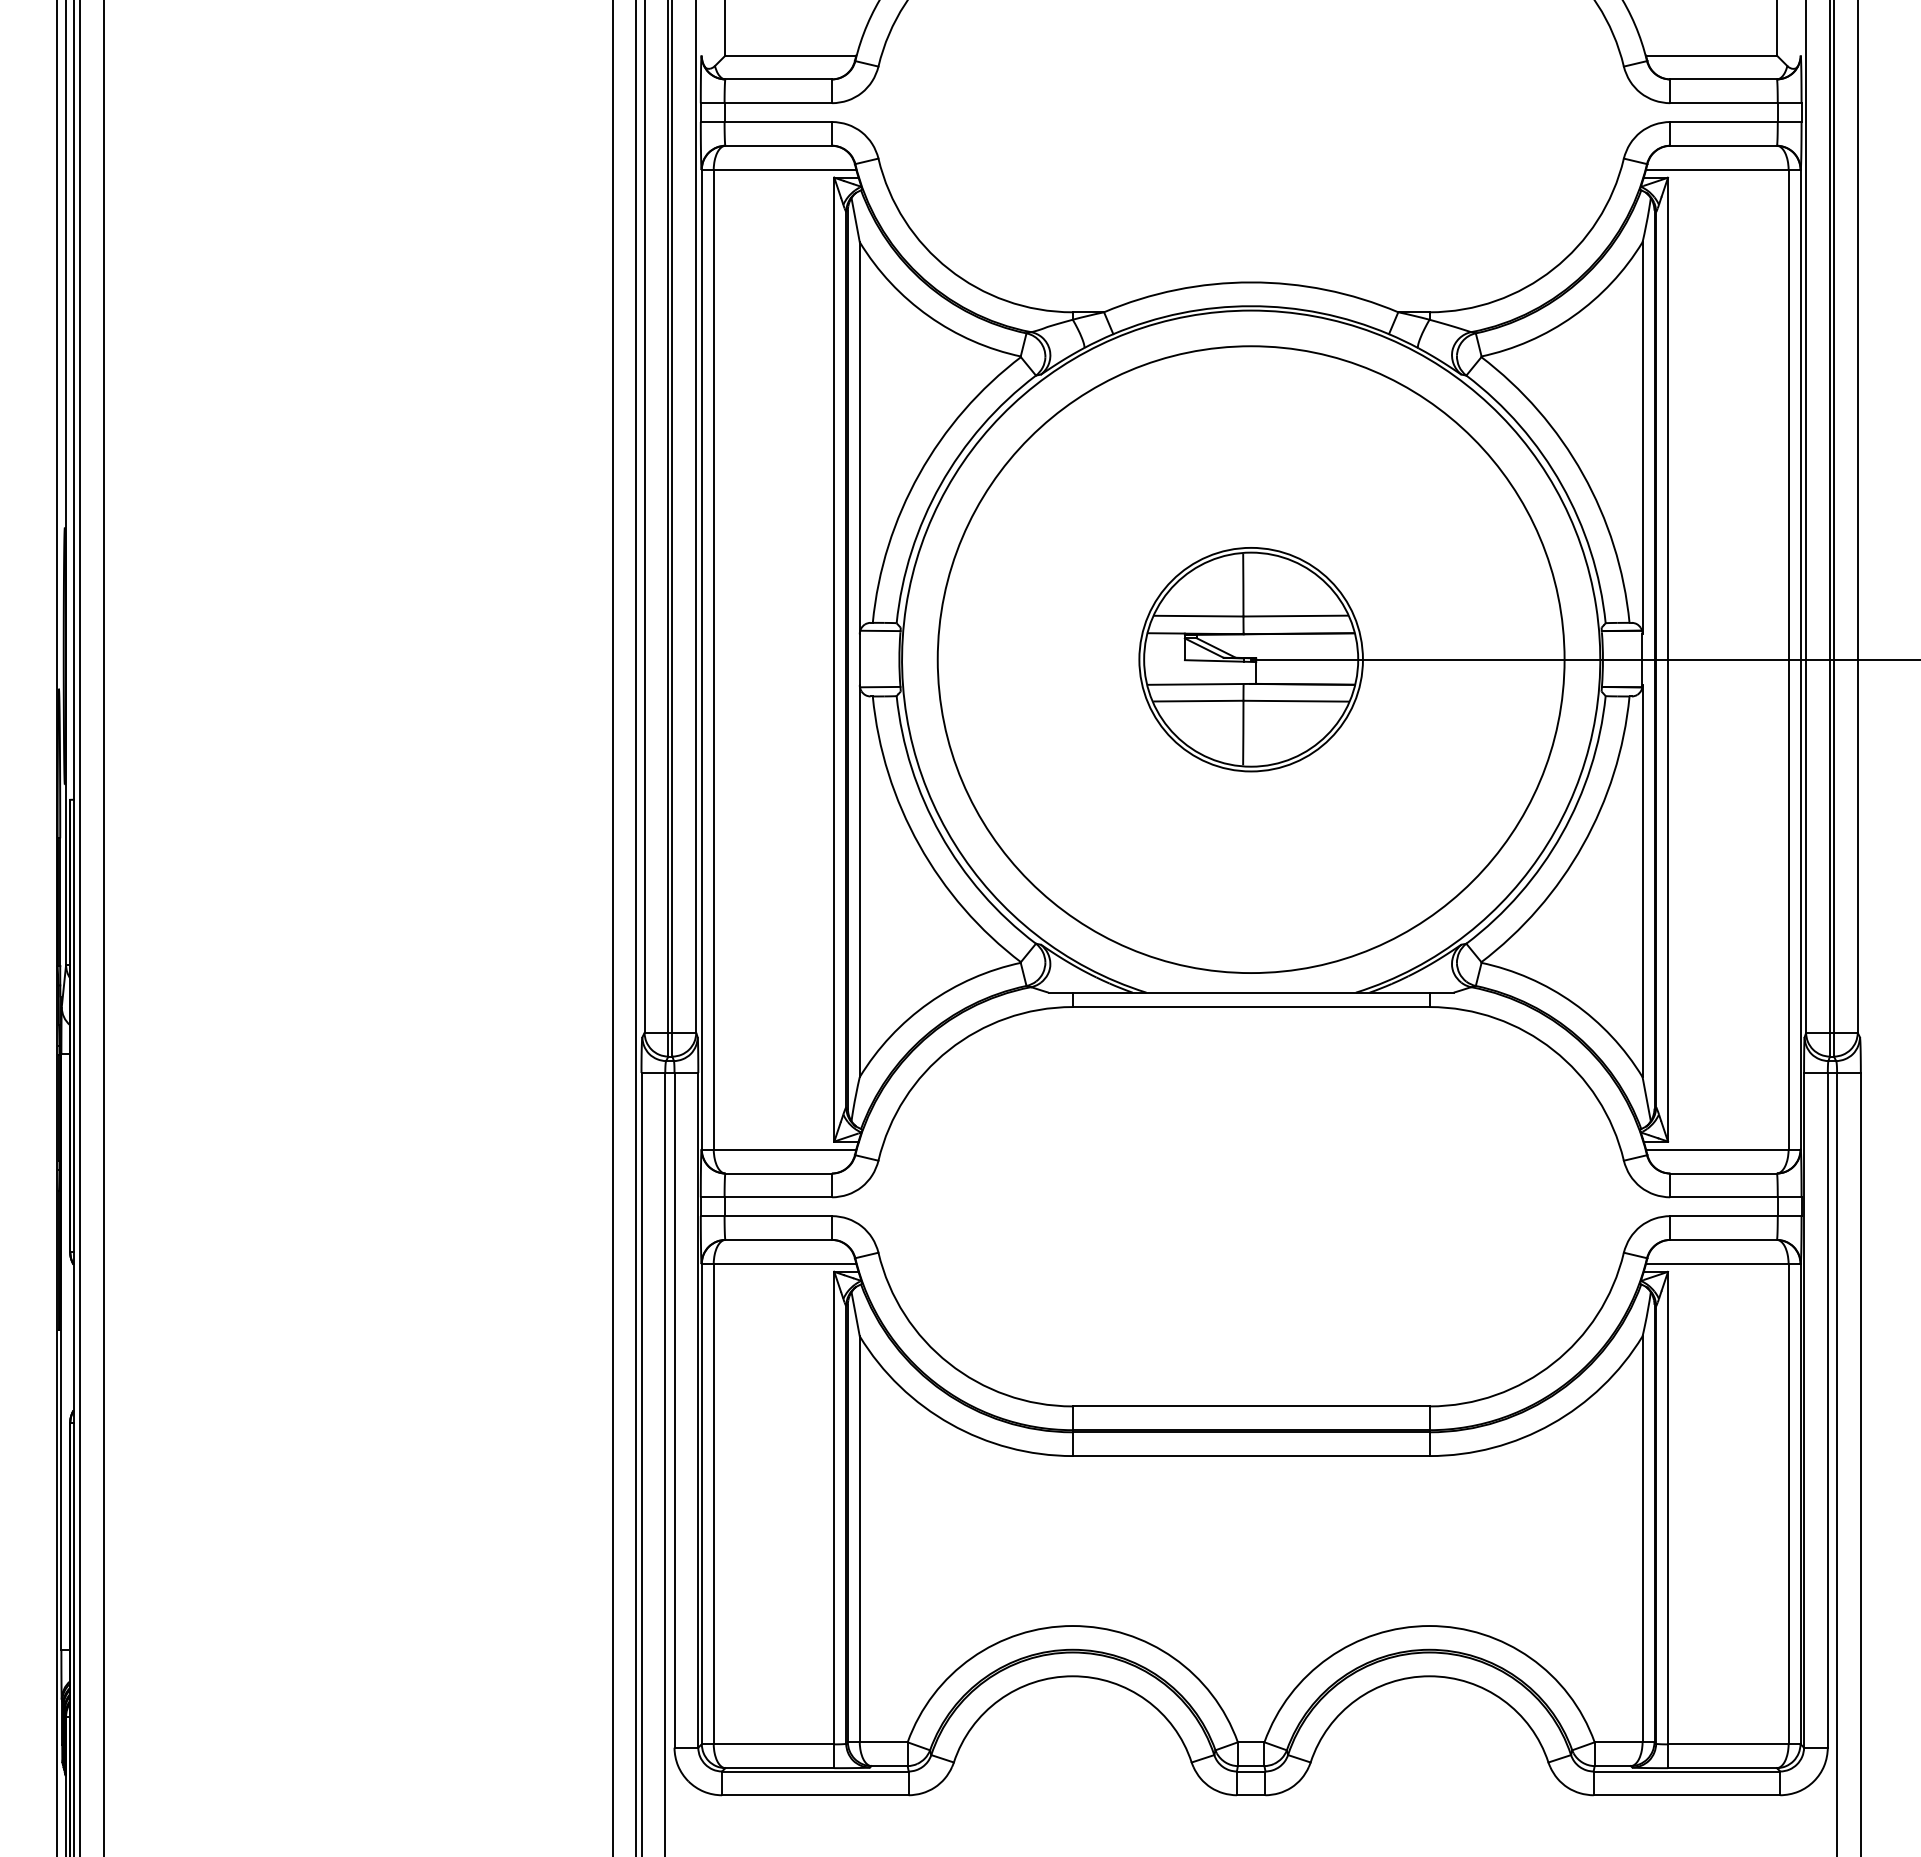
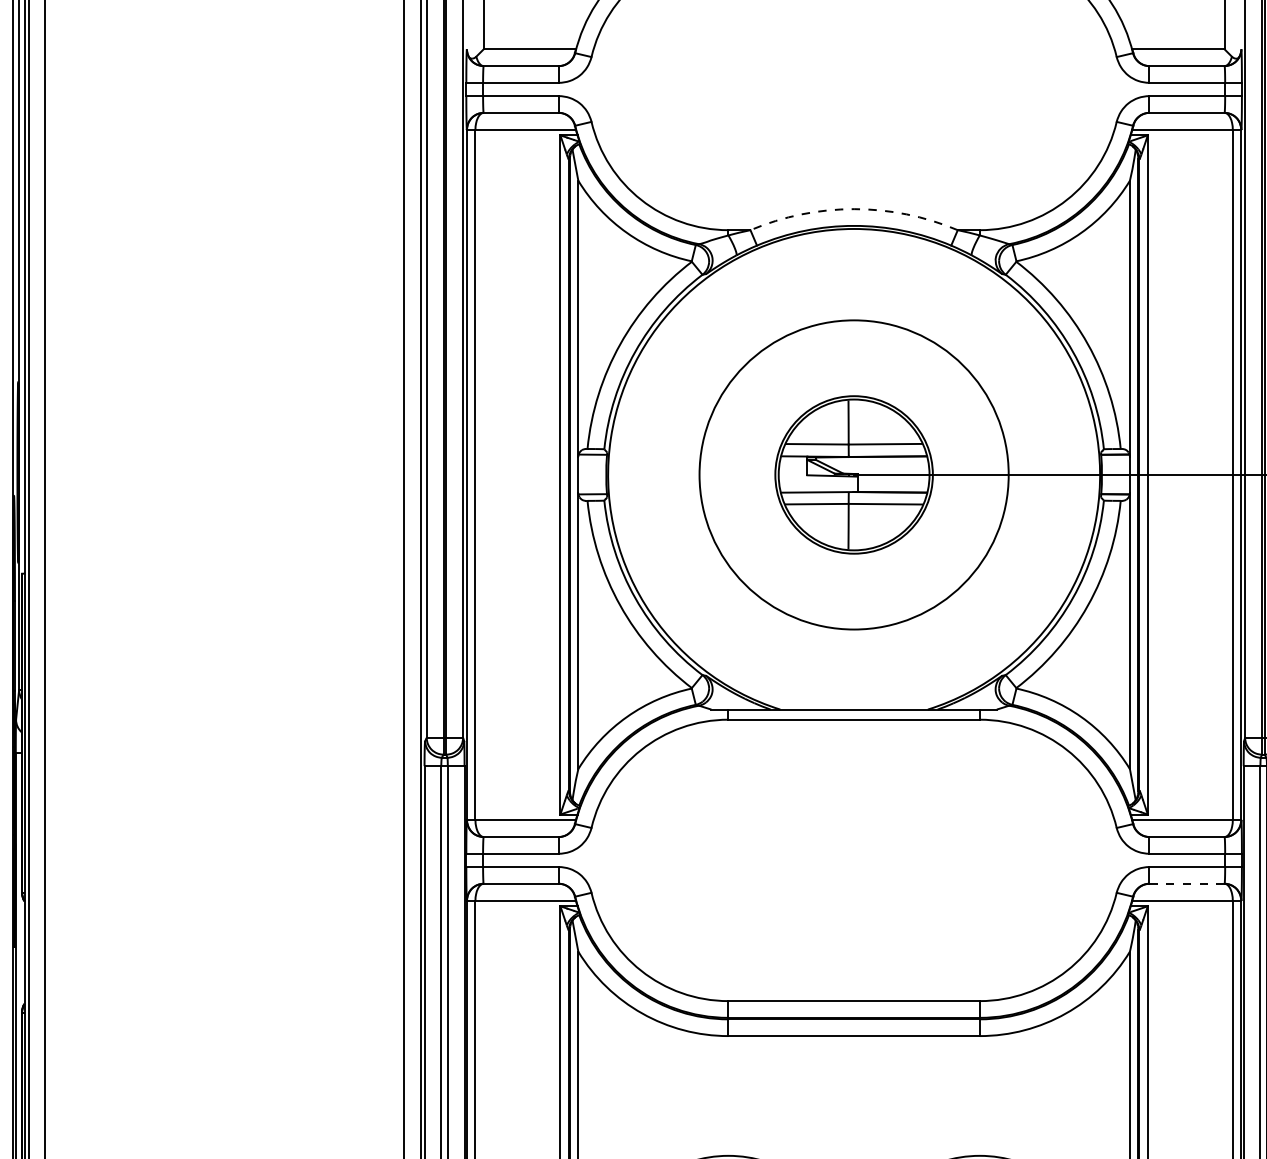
arc: (1251, 282) -> (854, 209), solid -> dashed
circle: (1250, 659) -> (853, 474), size x0.7
line: (1724, 1239) -> (1187, 883), solid -> dashed

